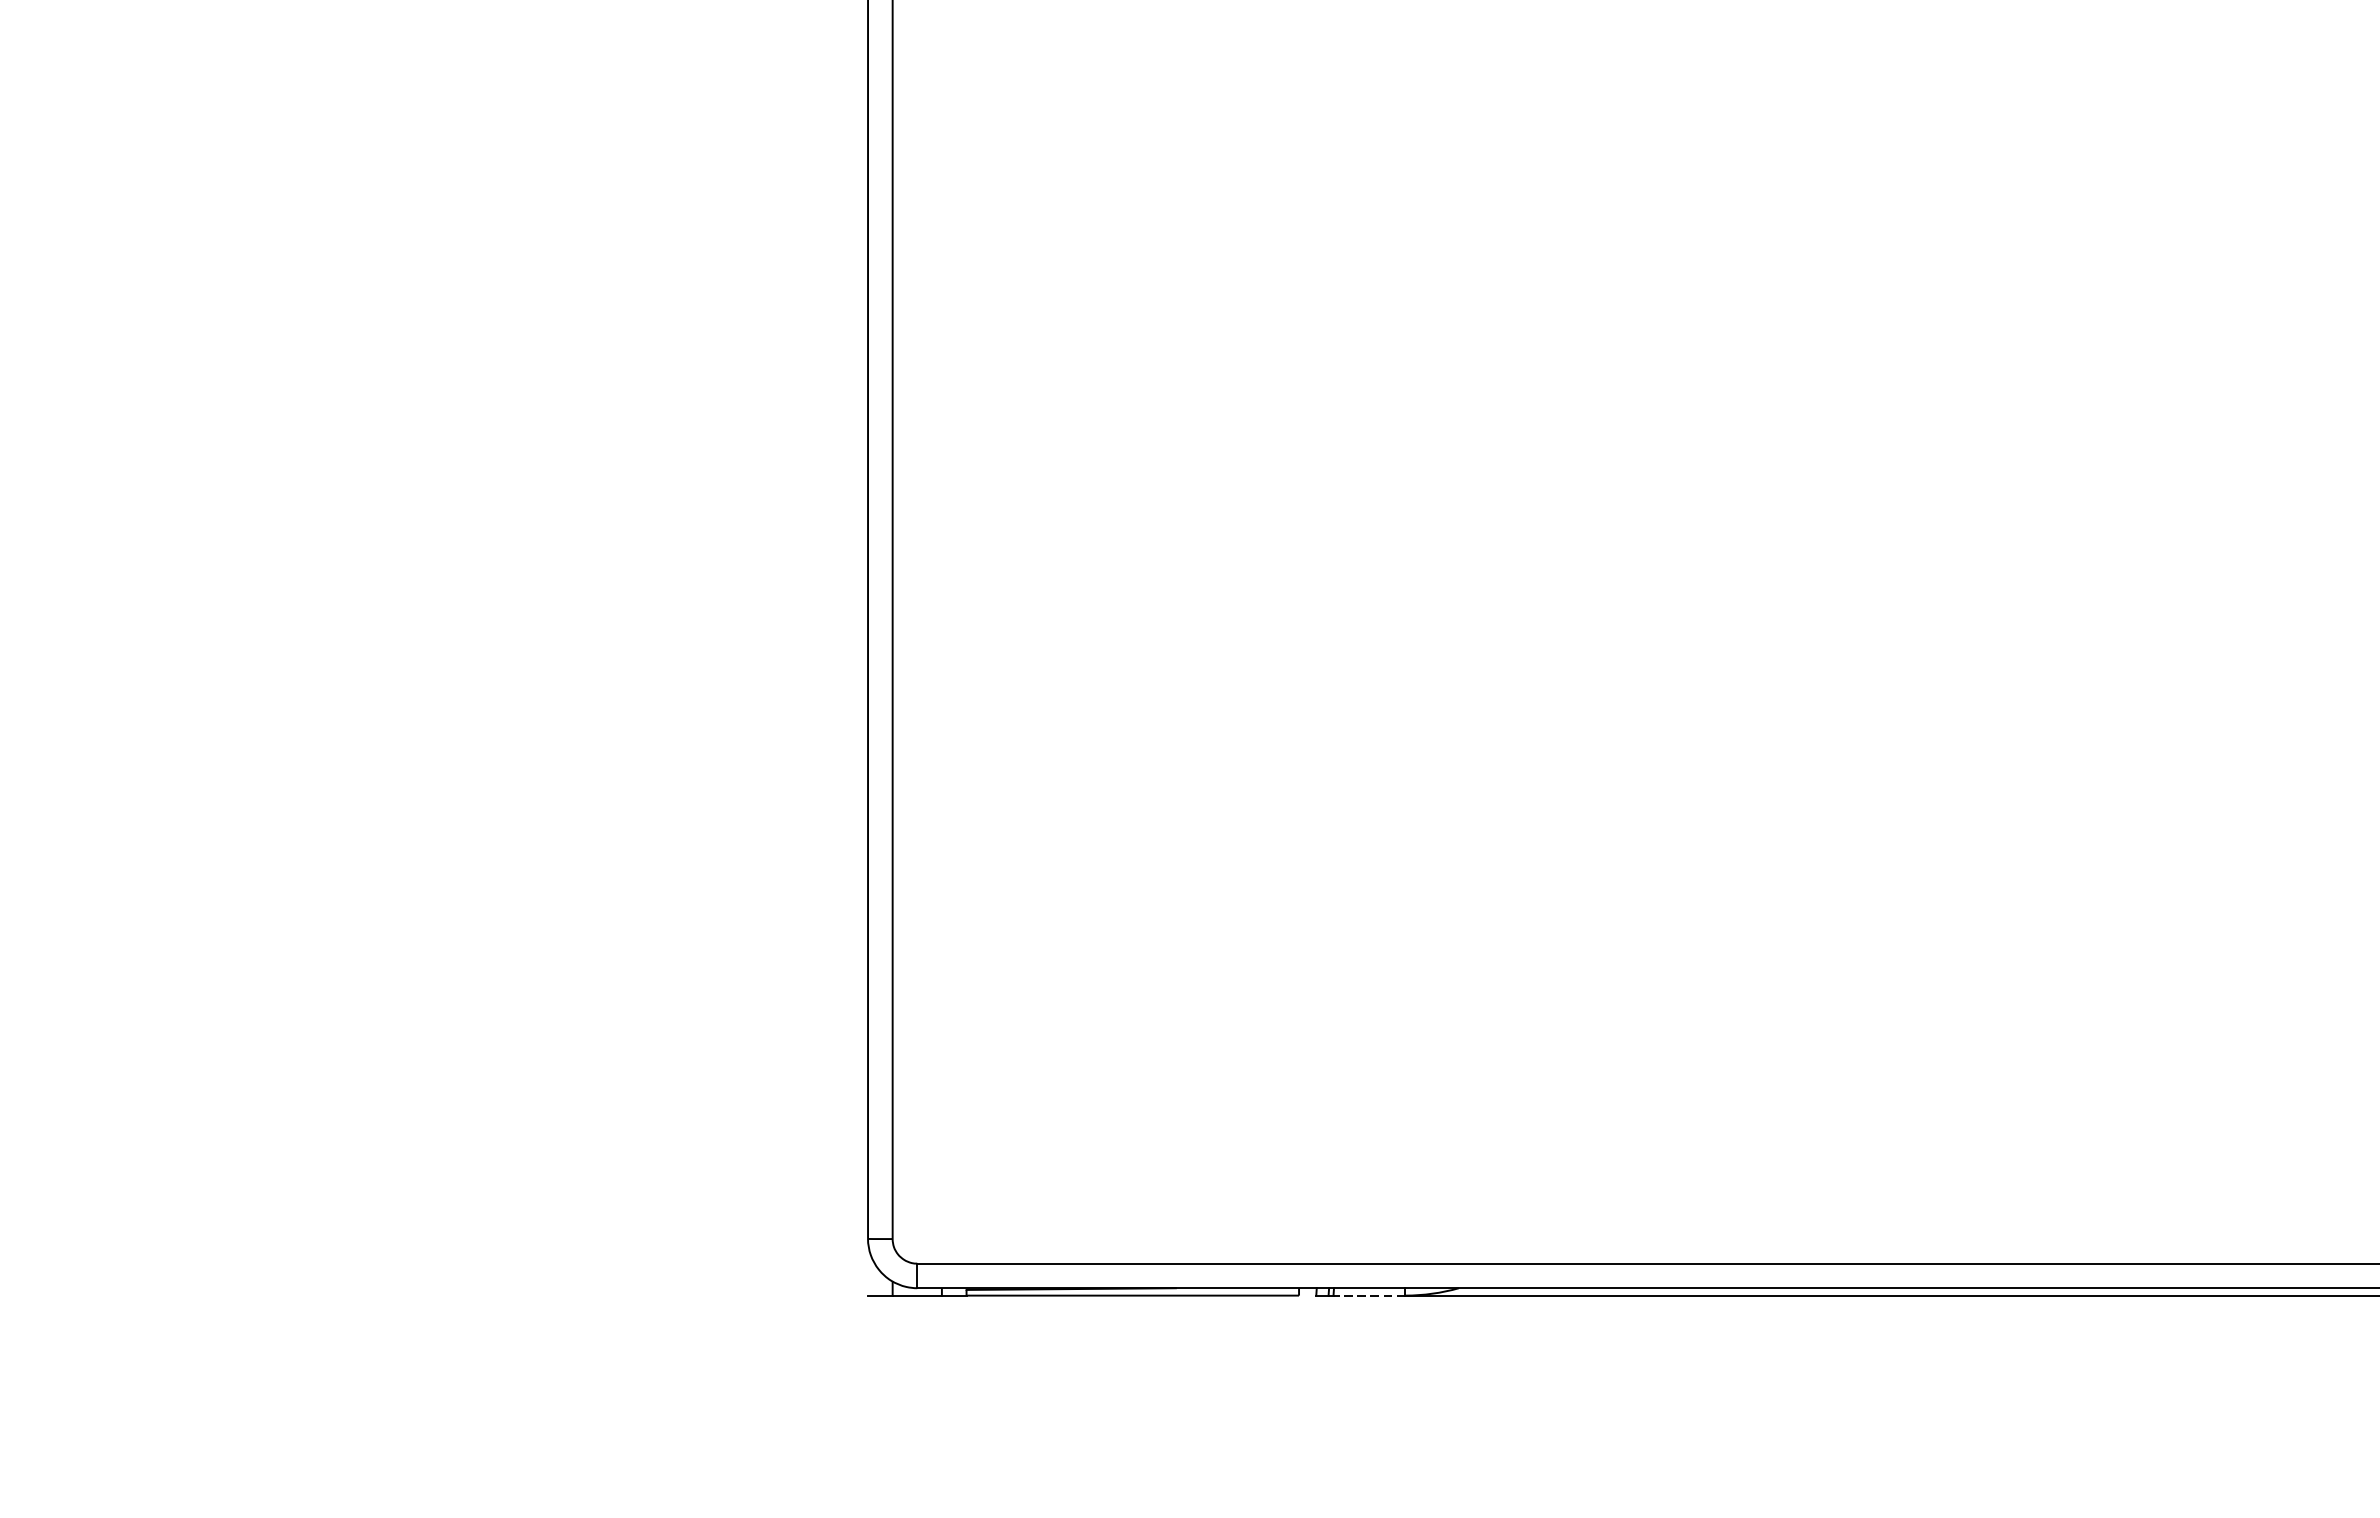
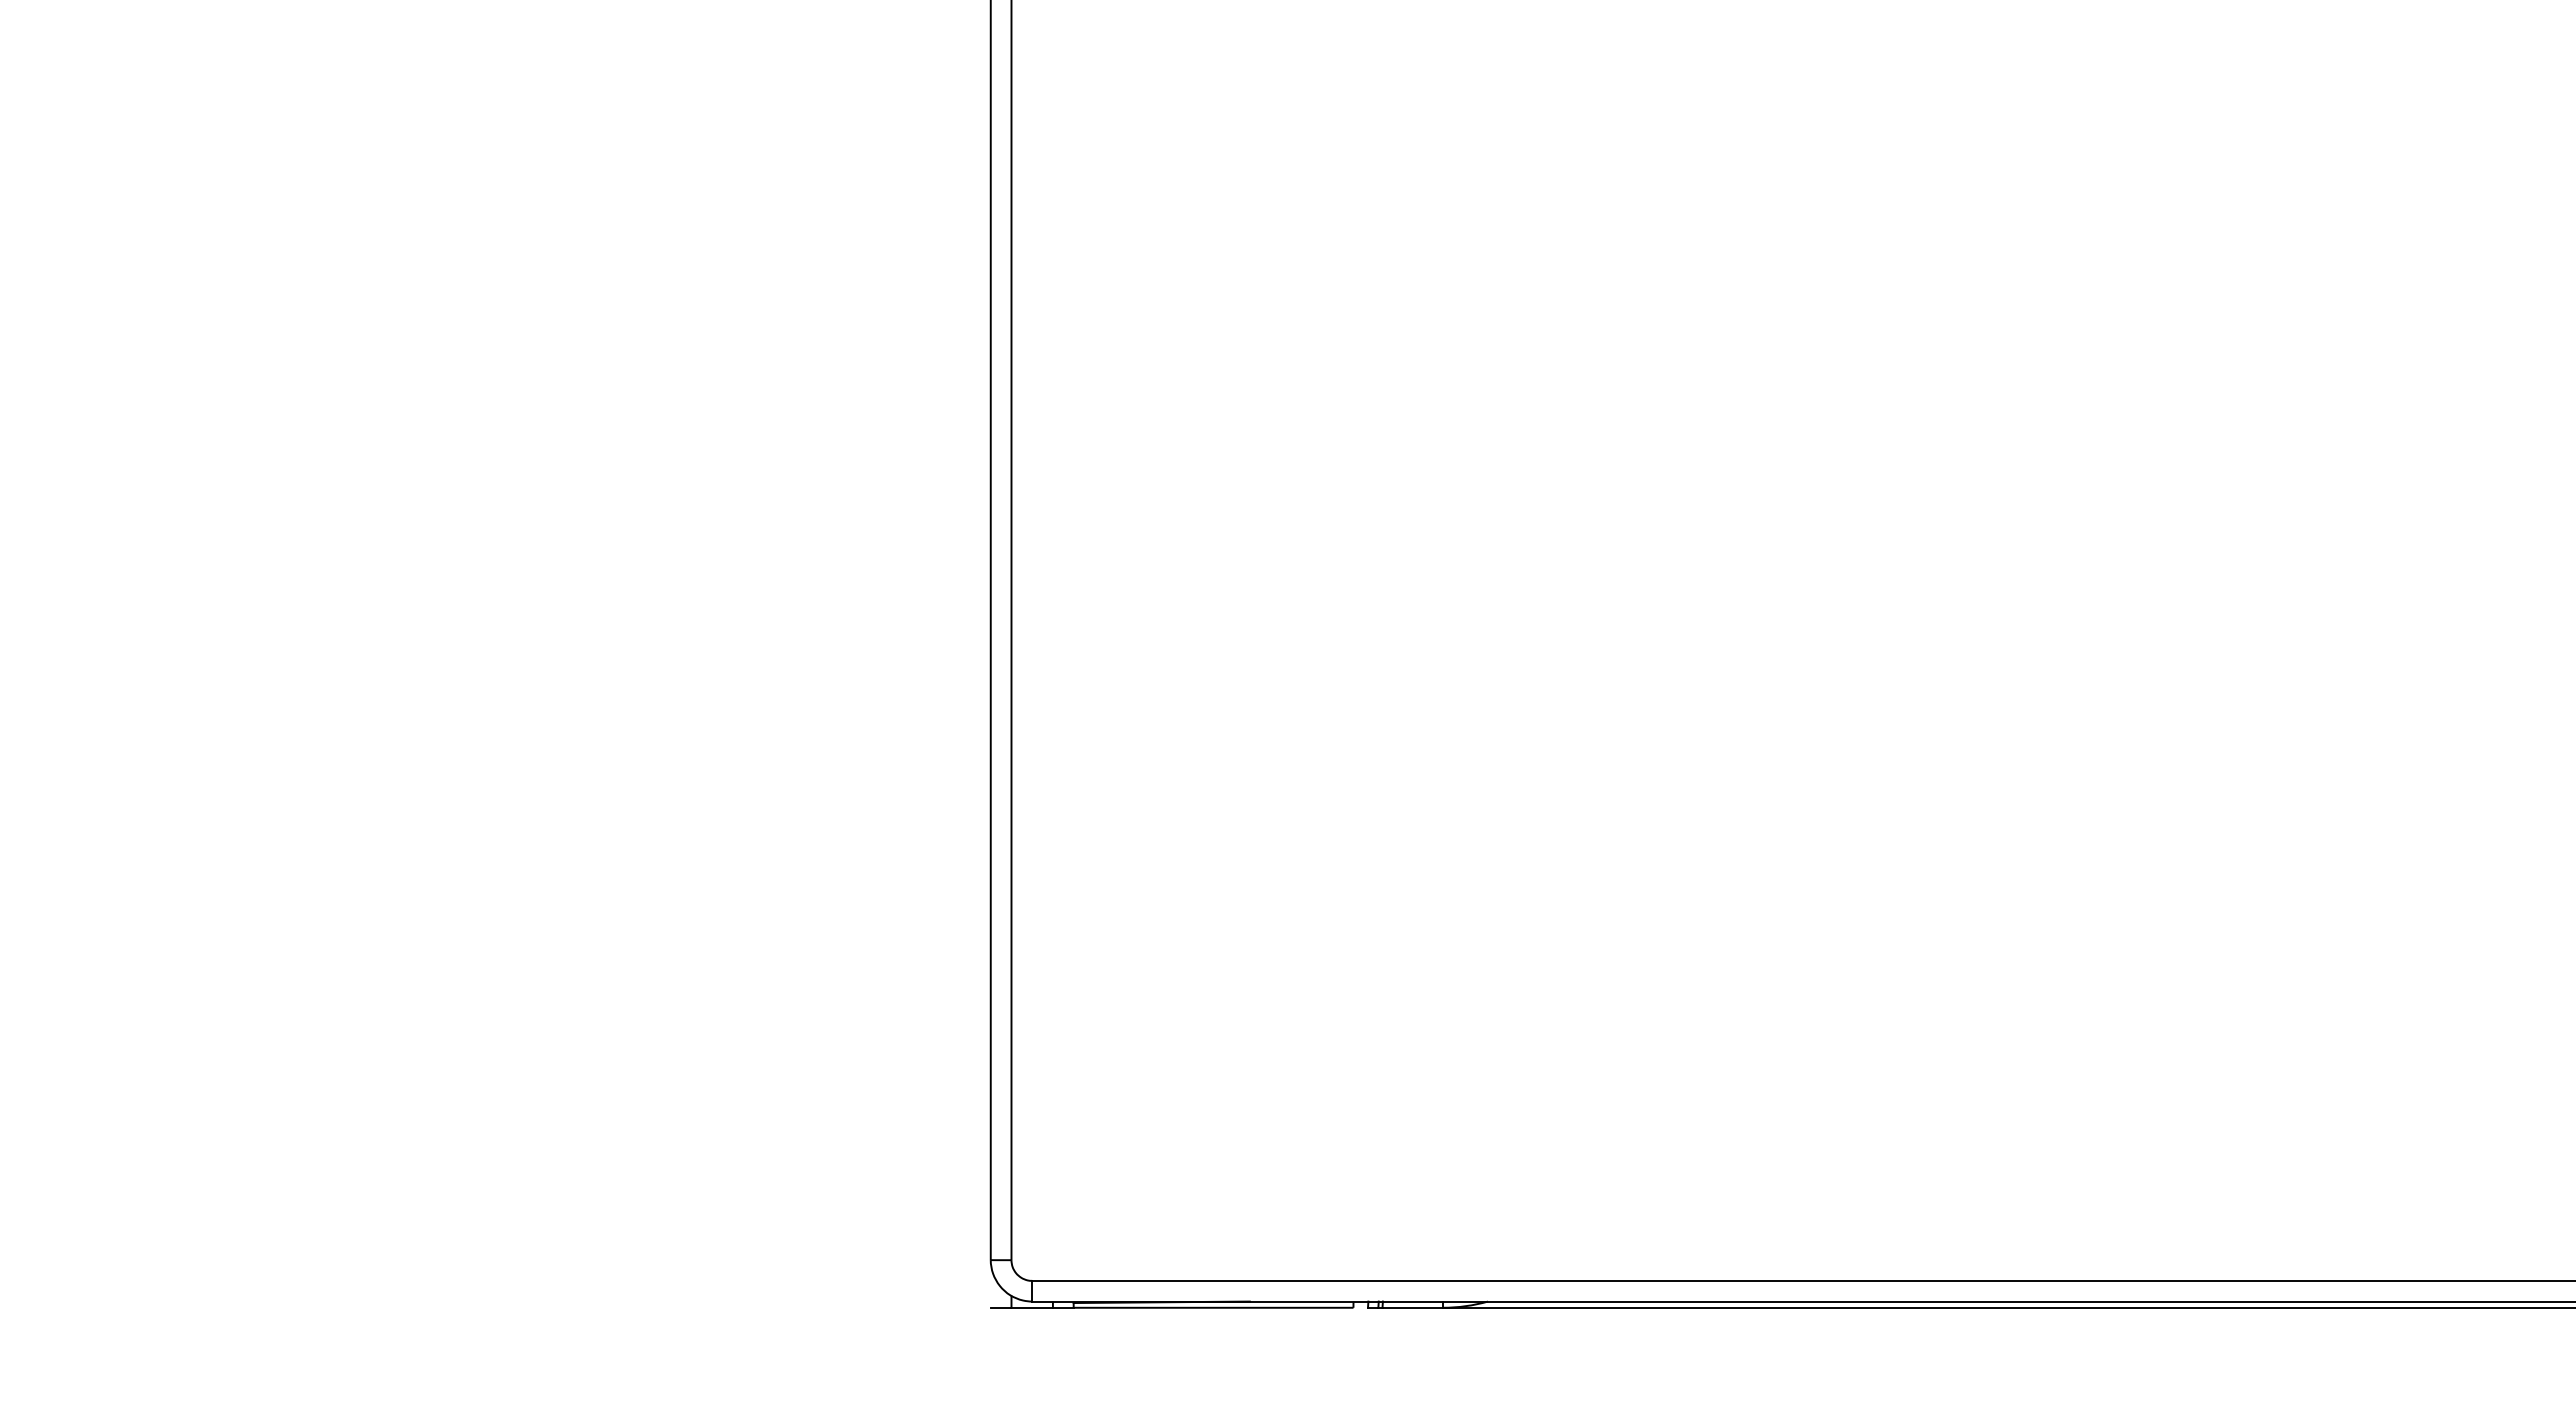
line: (1369, 1295) -> (1412, 1307), dashed -> solid

